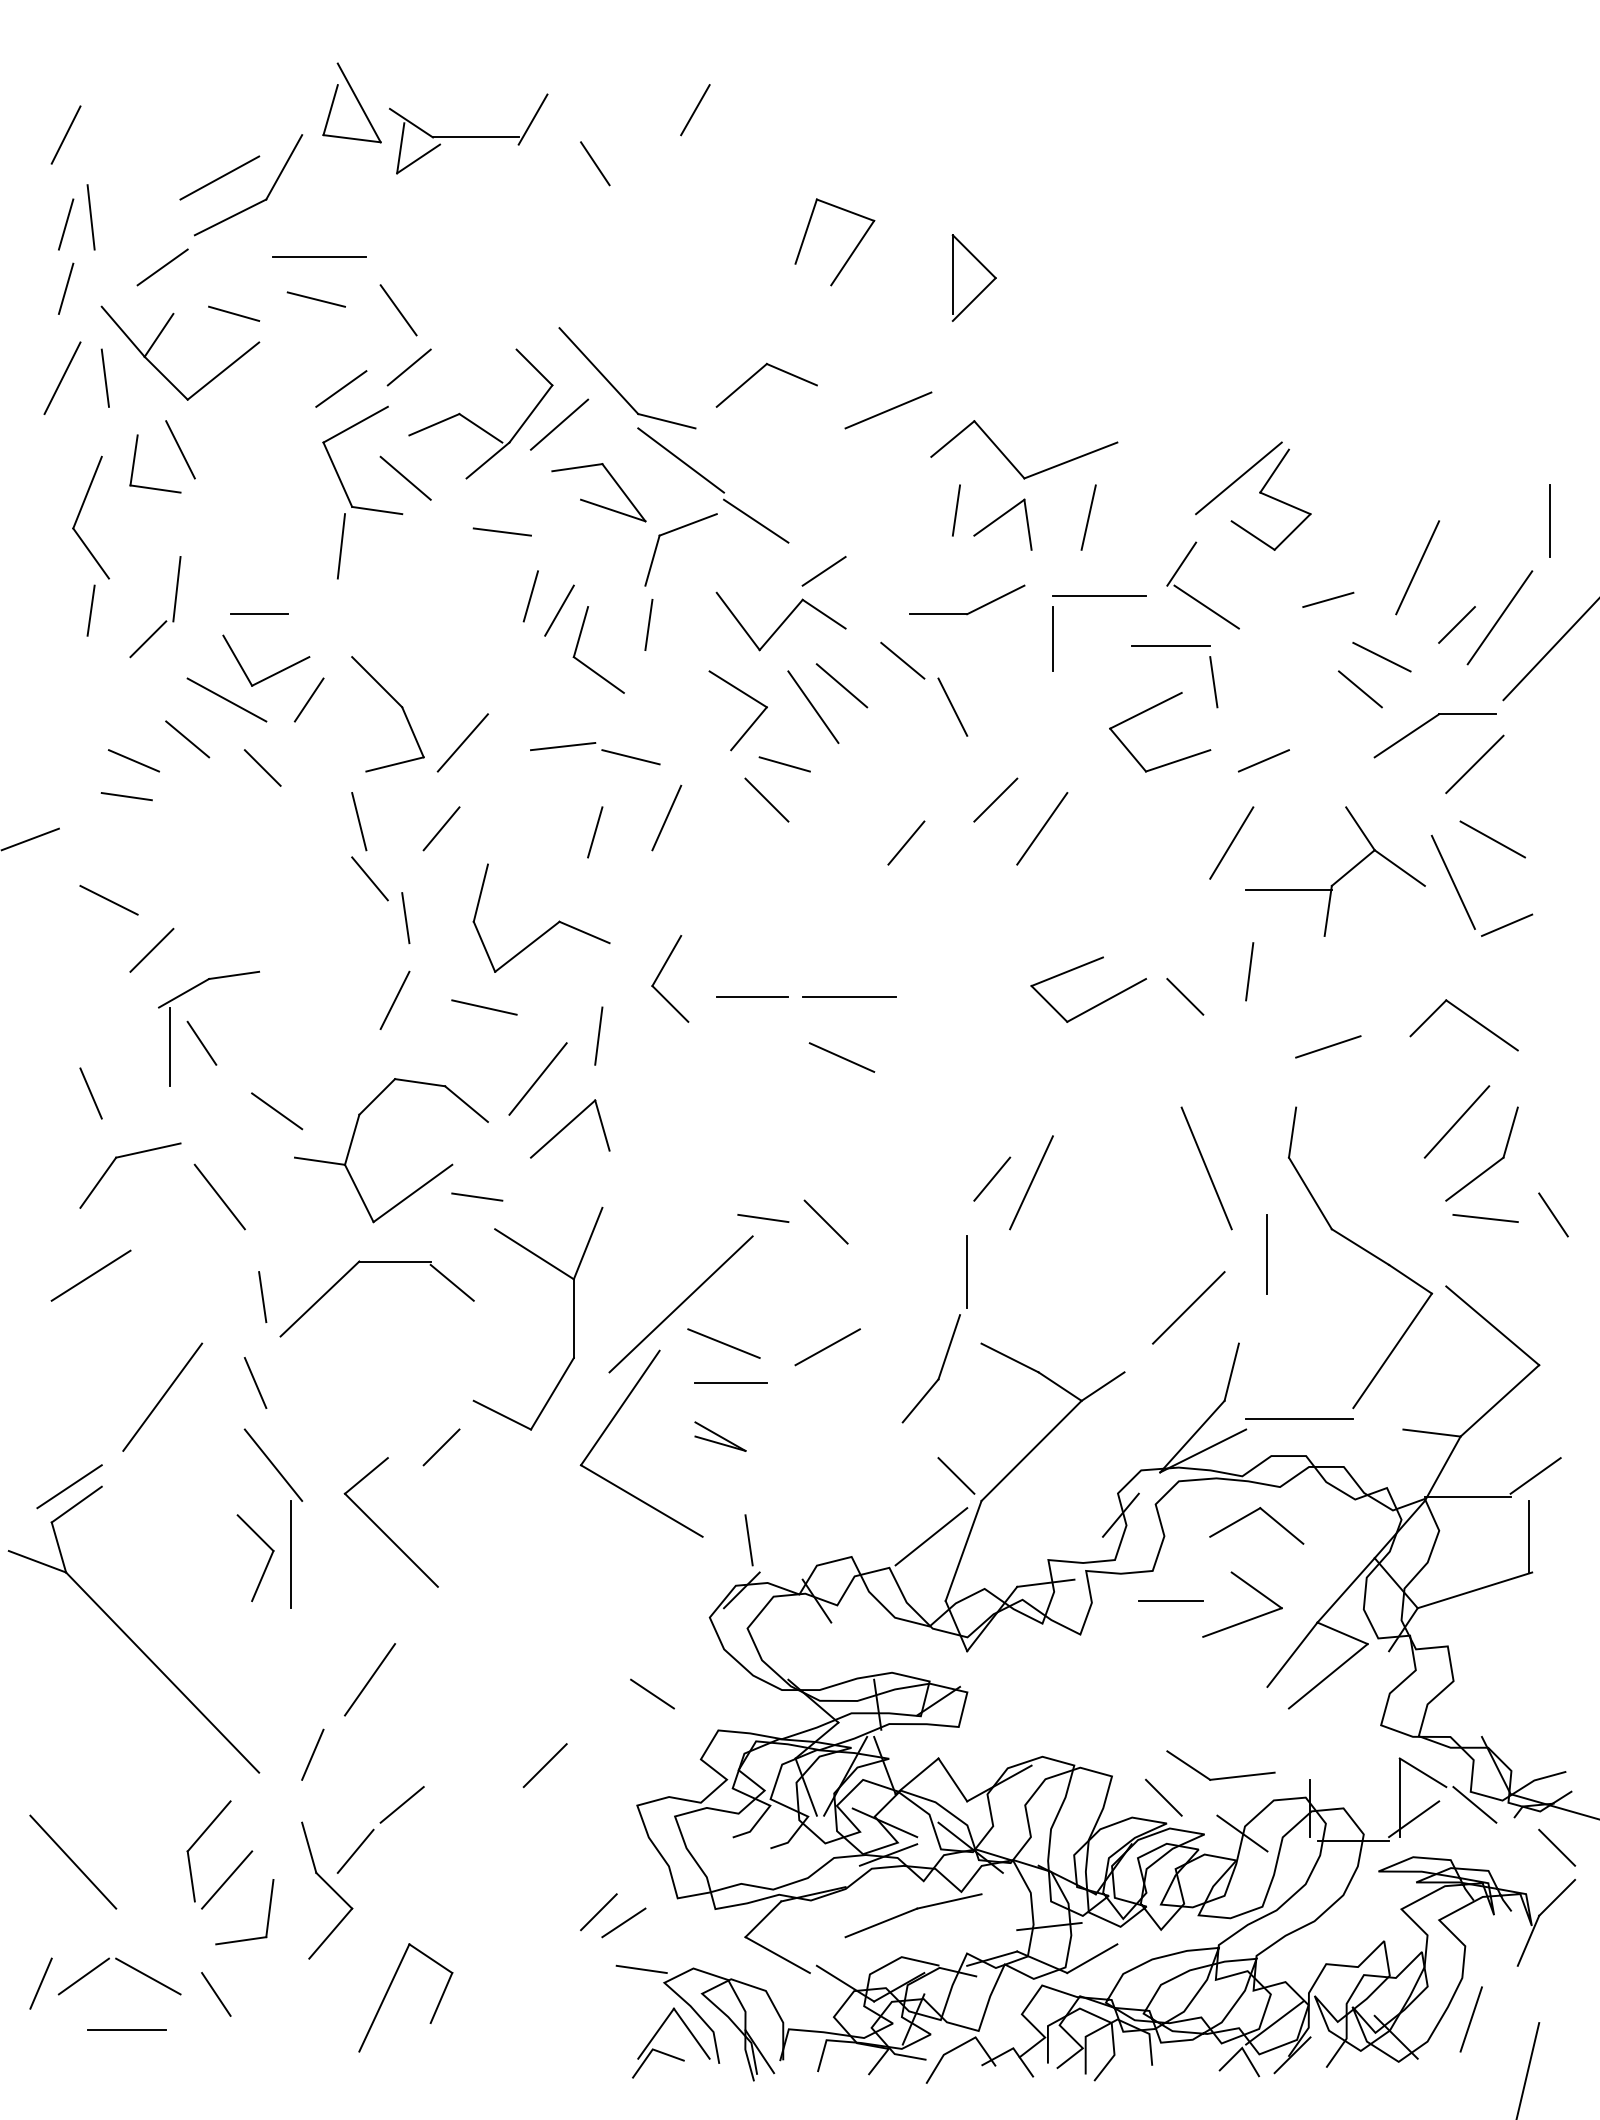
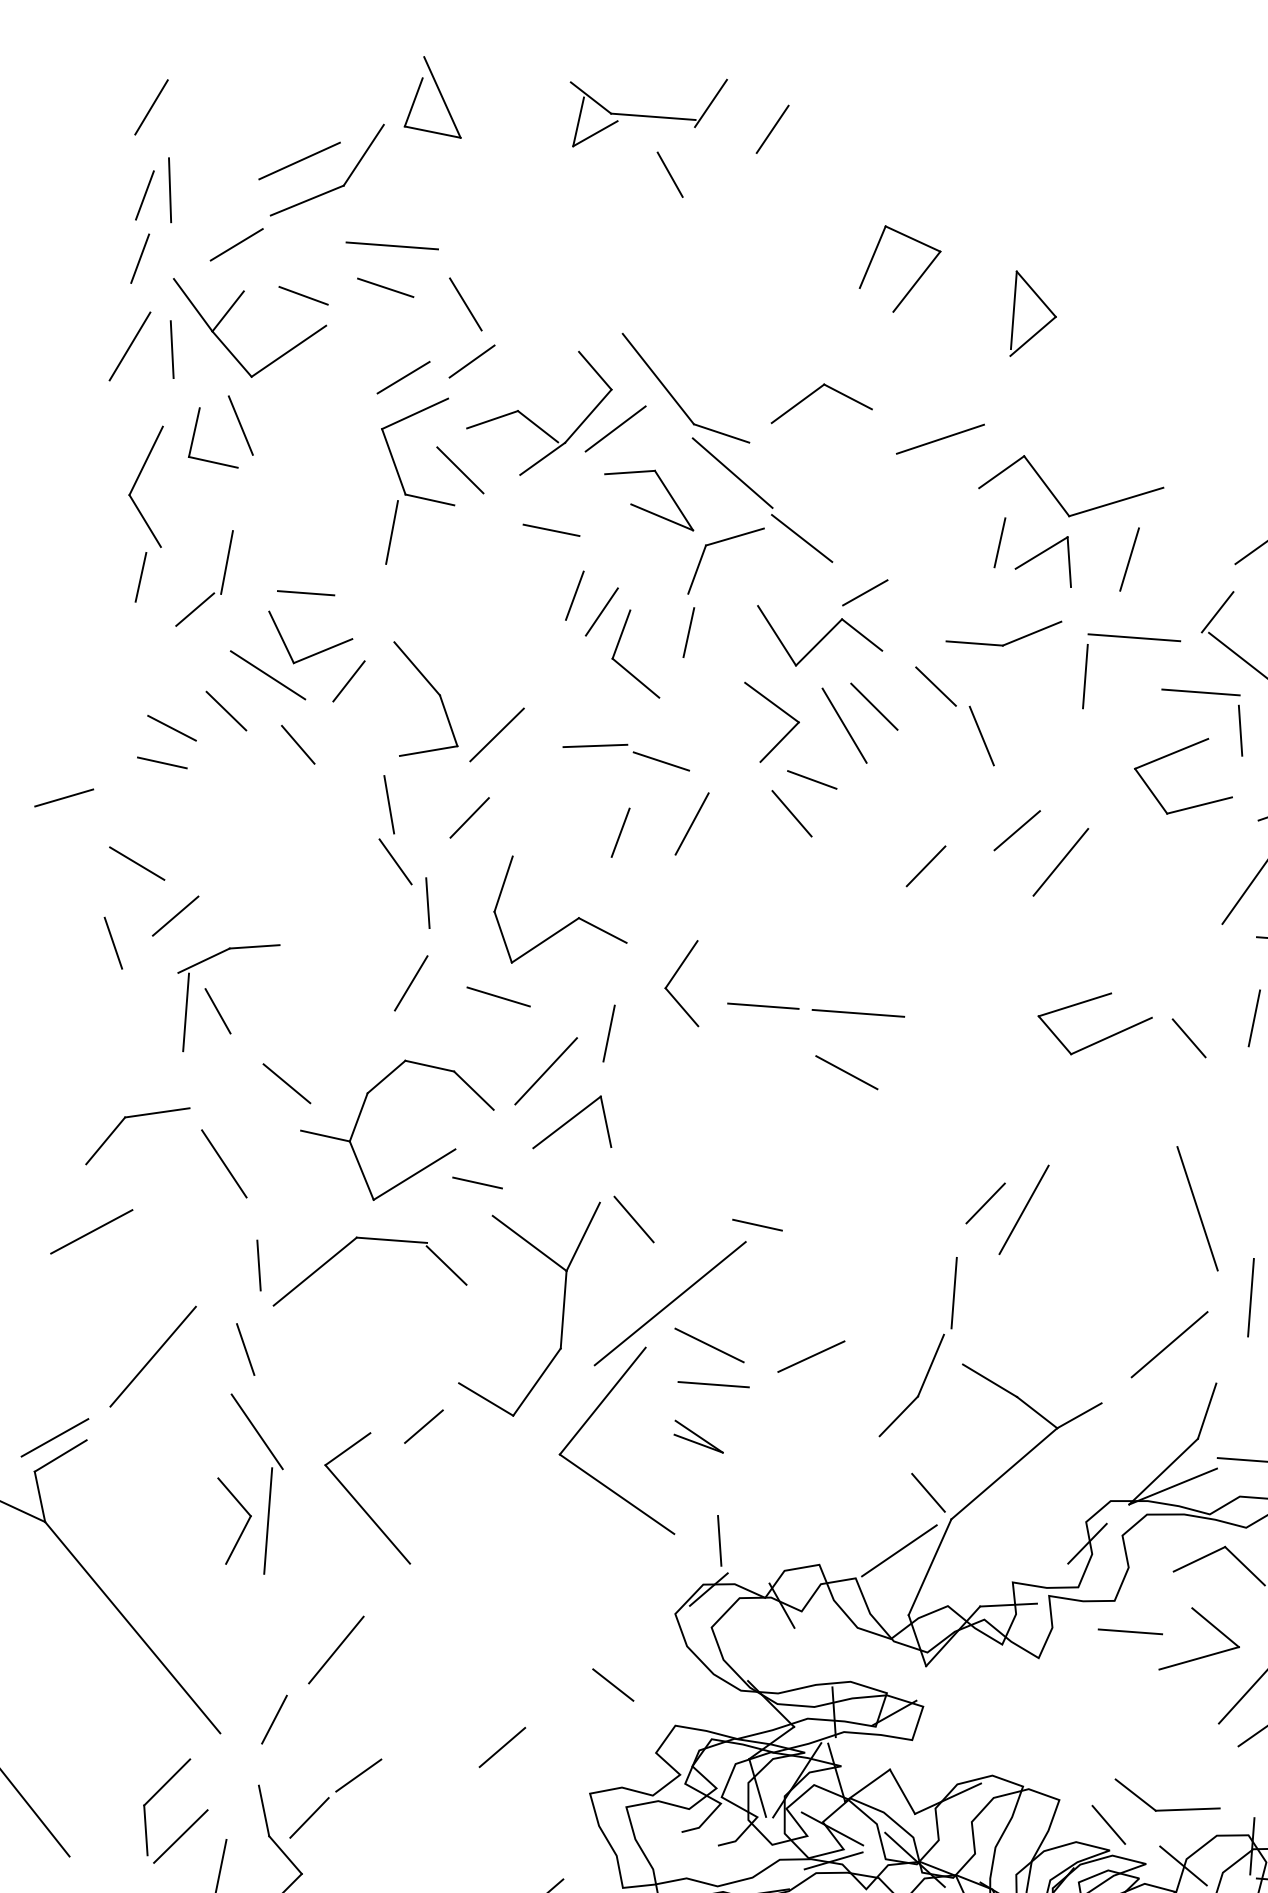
part: (468, 133) -> (646, 112), moved
line: (90, 1093) -> (112, 943), moved
line: (825, 1221) -> (633, 1218), moved

